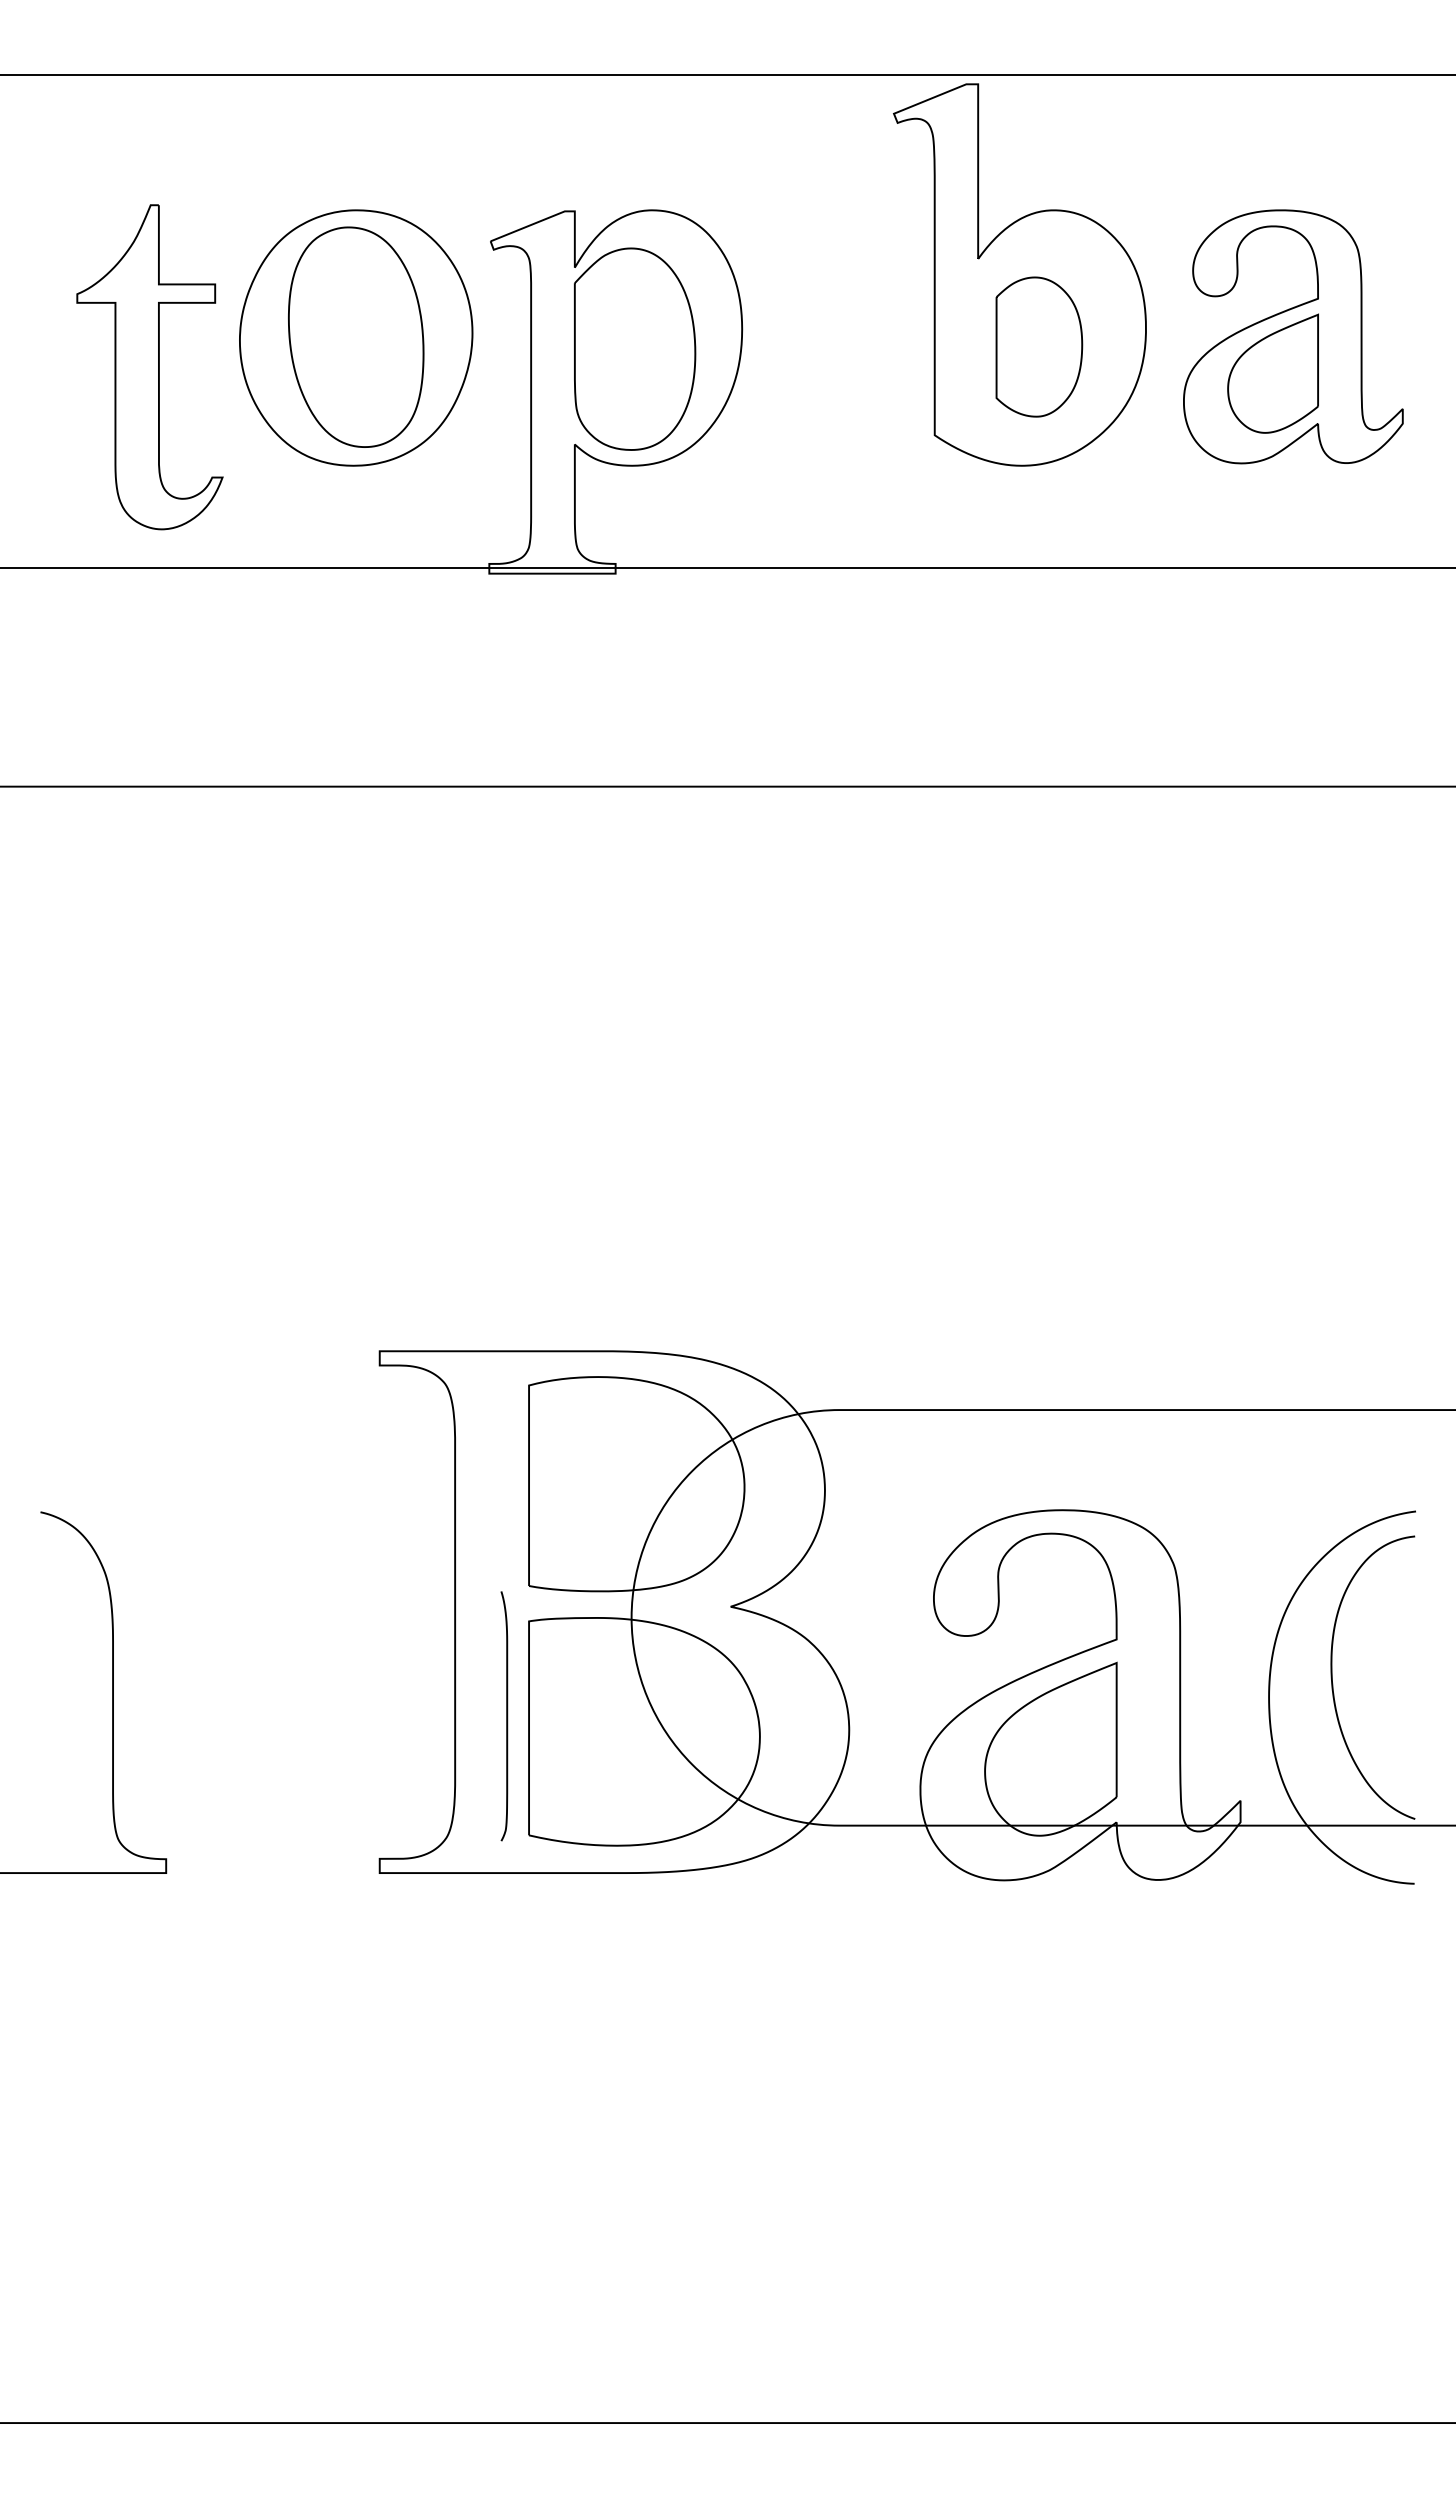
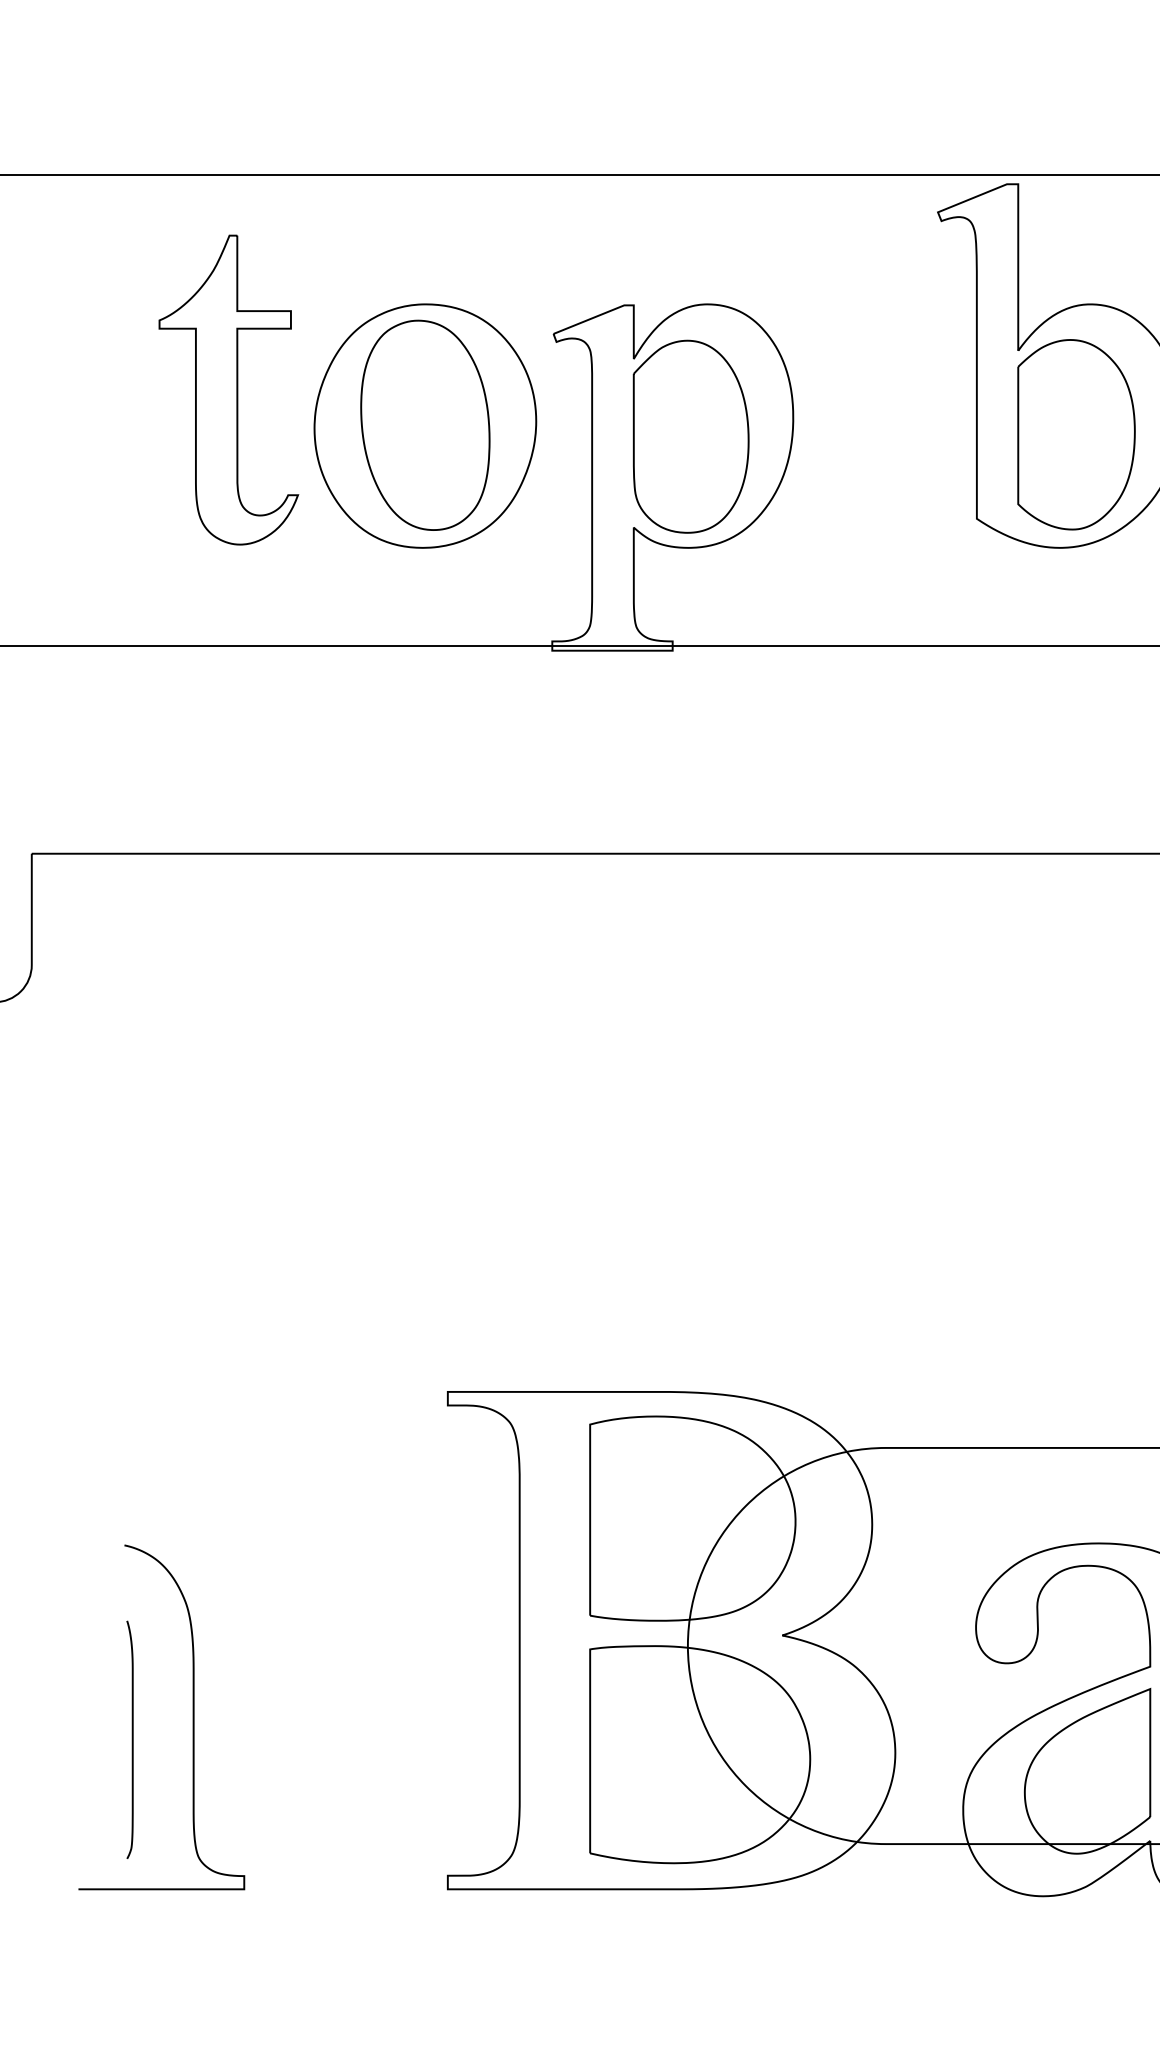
part: (1039, 346) -> (1076, 434), size x1.43
part: (149, 367) -> (228, 390), moved
curve: (506, 1716) -> (132, 1740), moved

